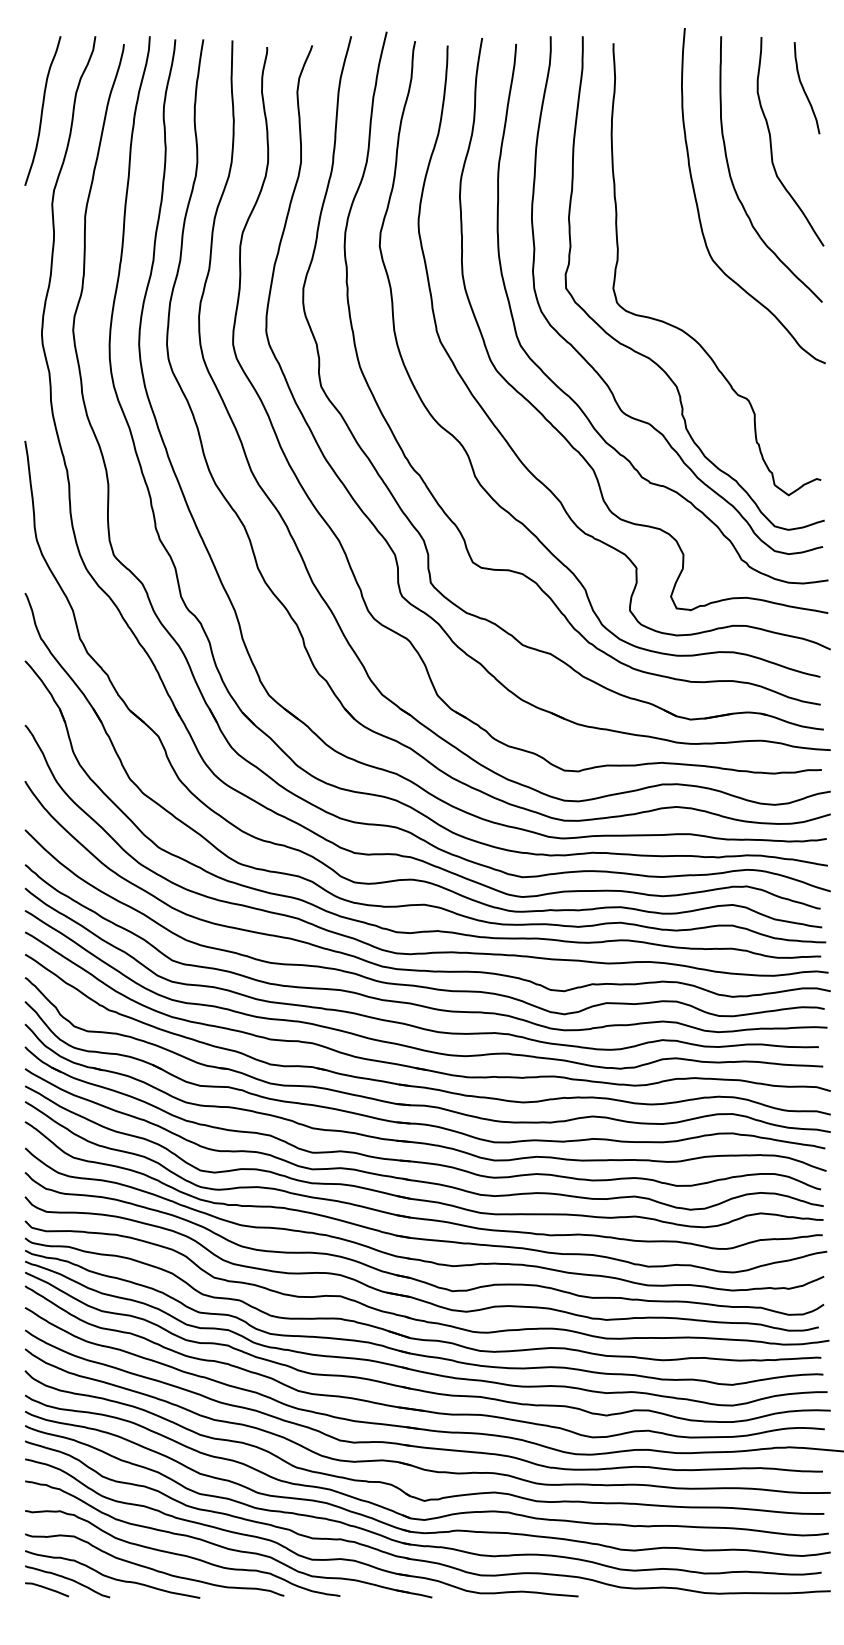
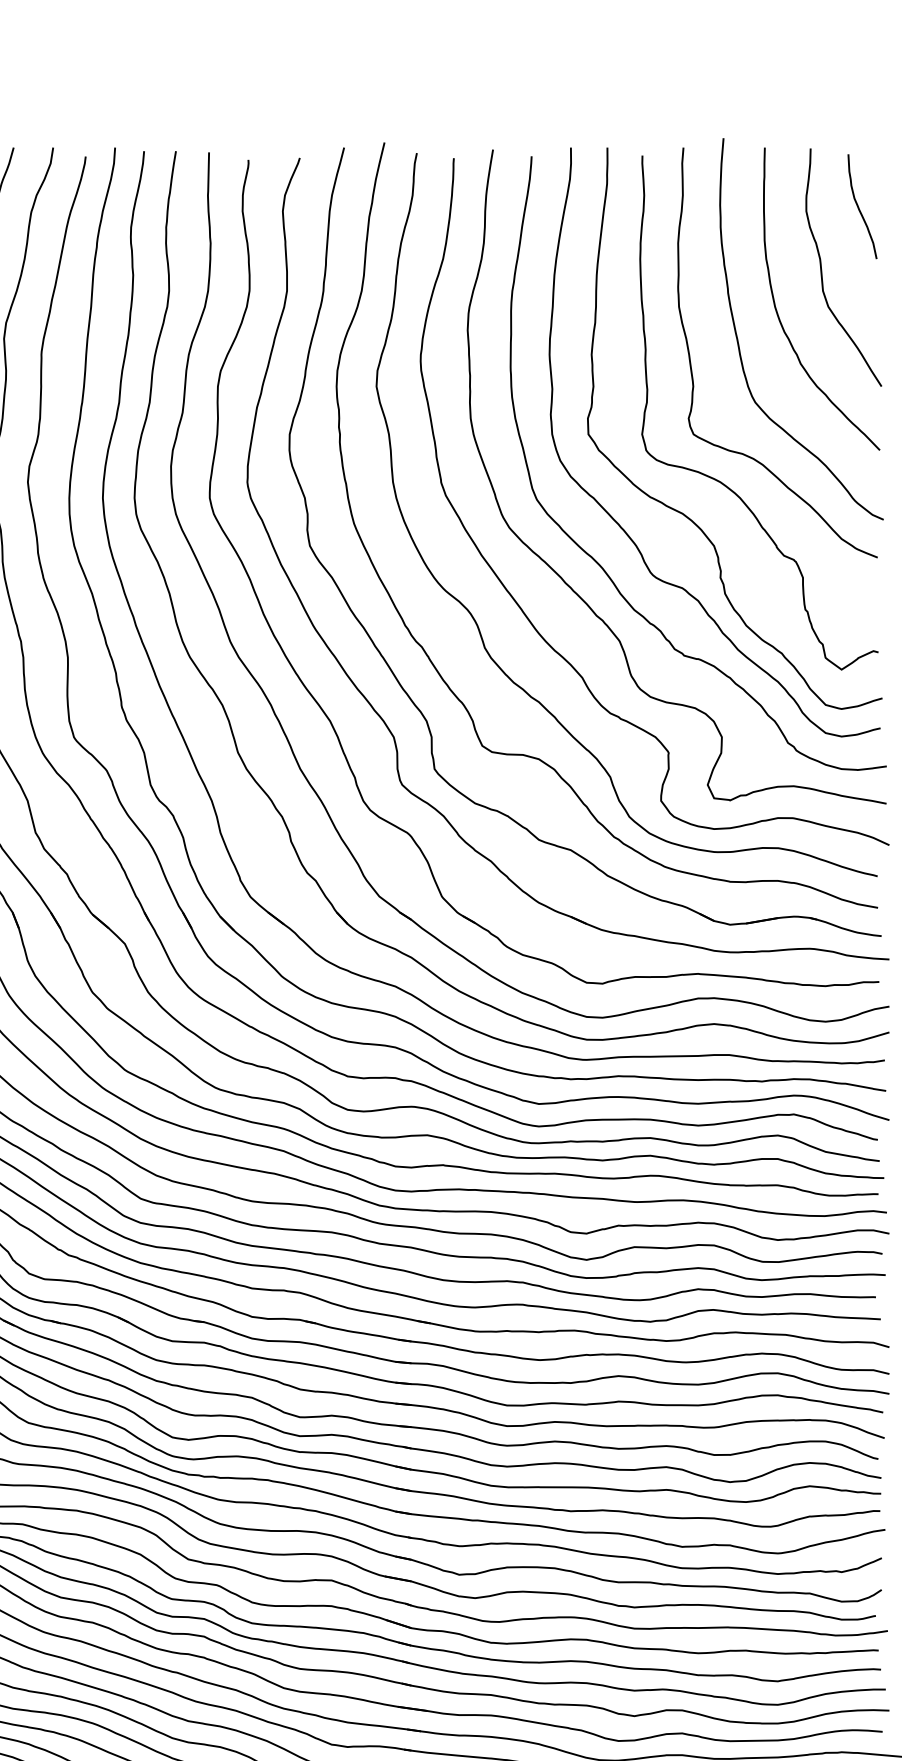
curve: (657, 229) -> (692, 367), added

